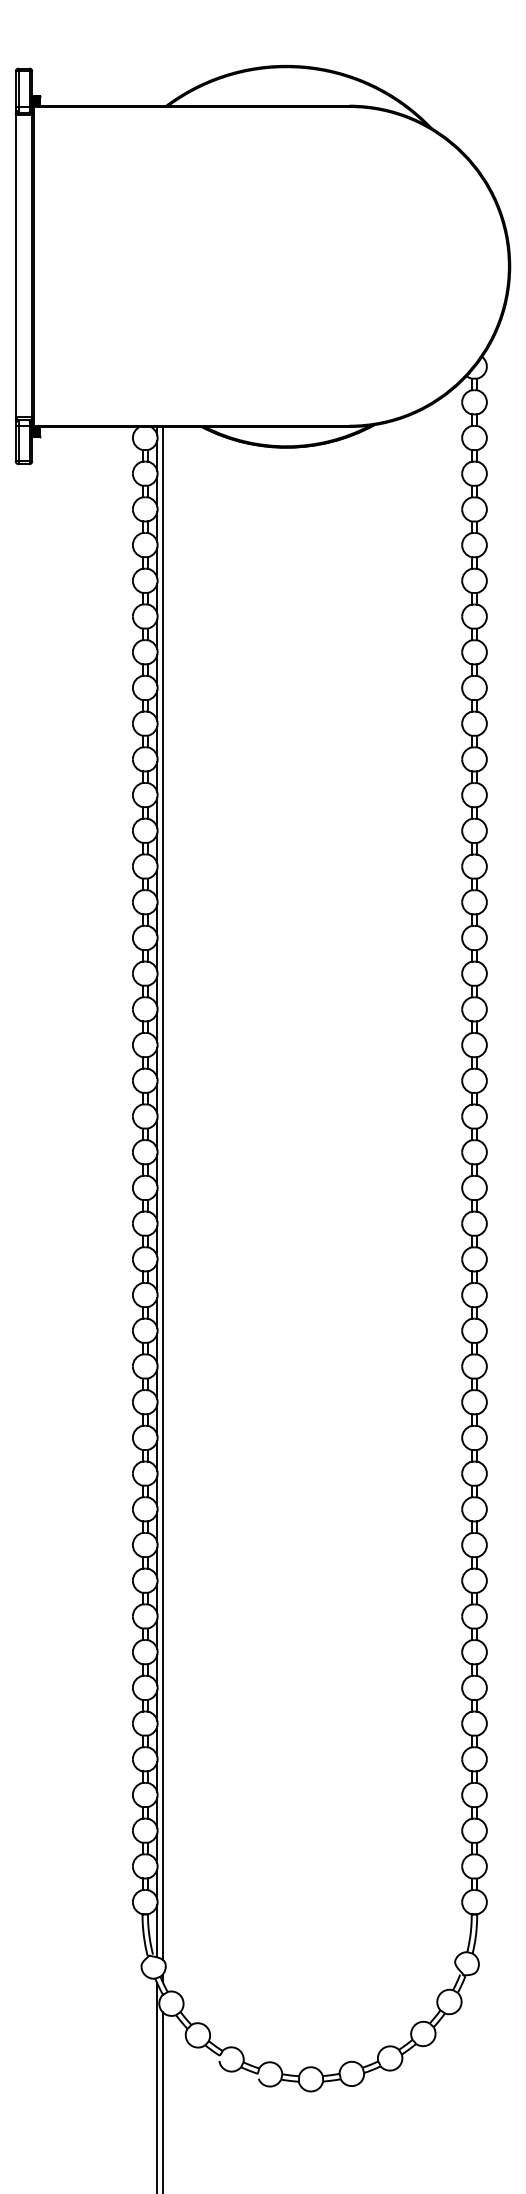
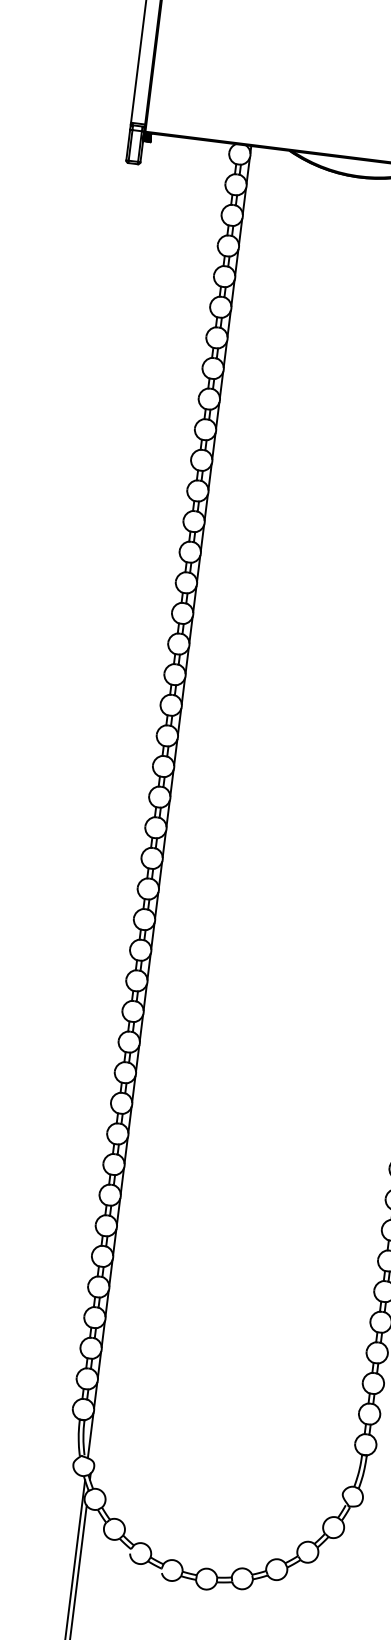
line: (162, 1193) -> (173, 803), removed

